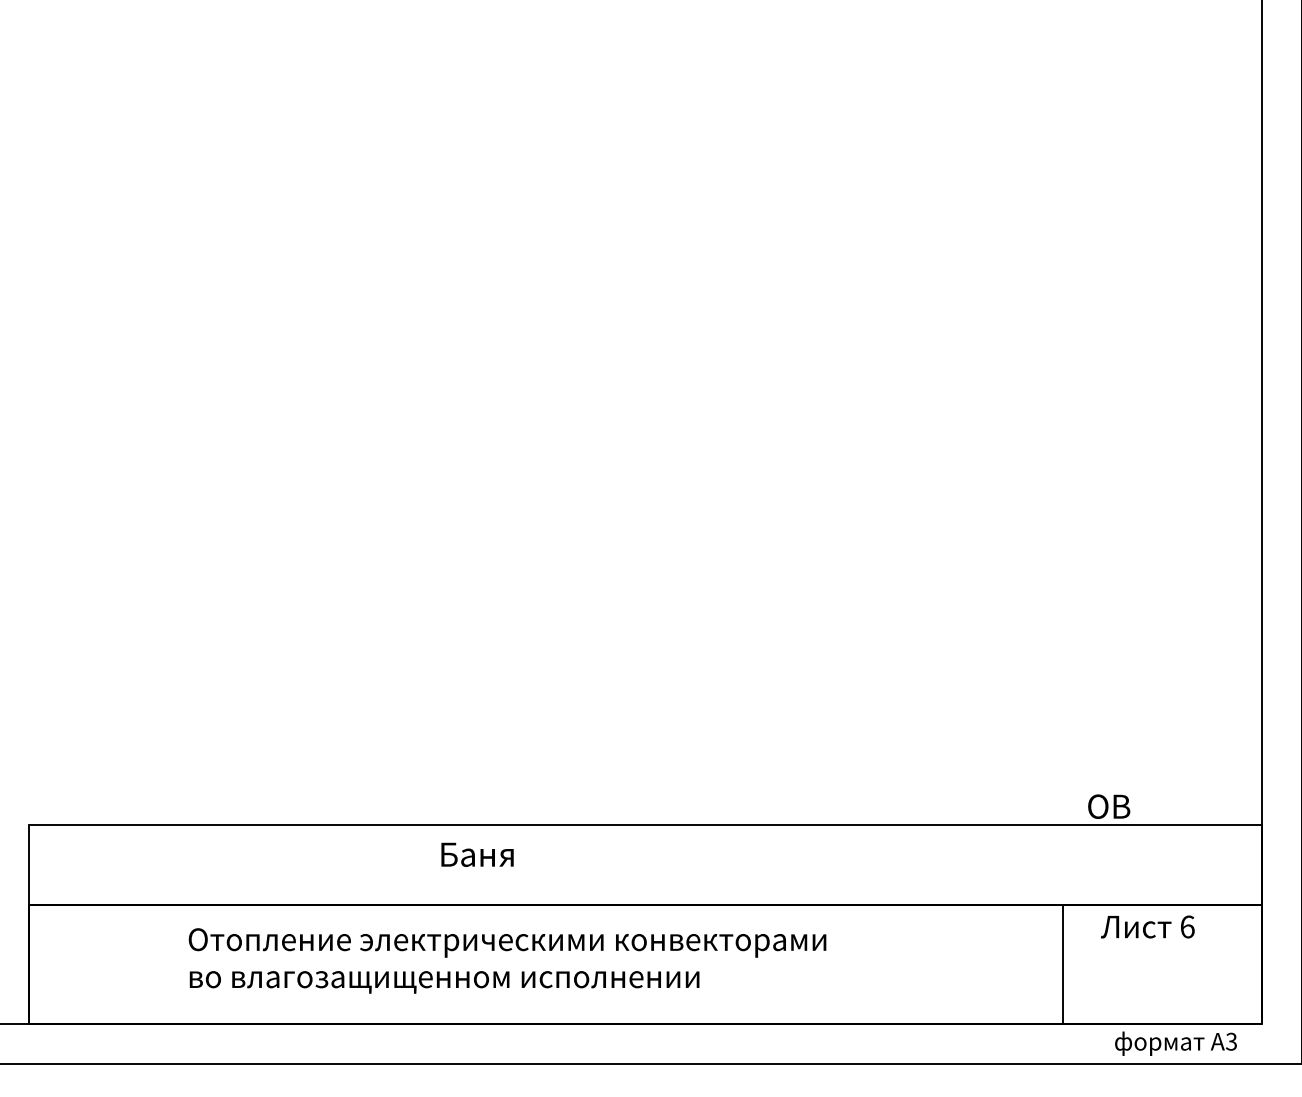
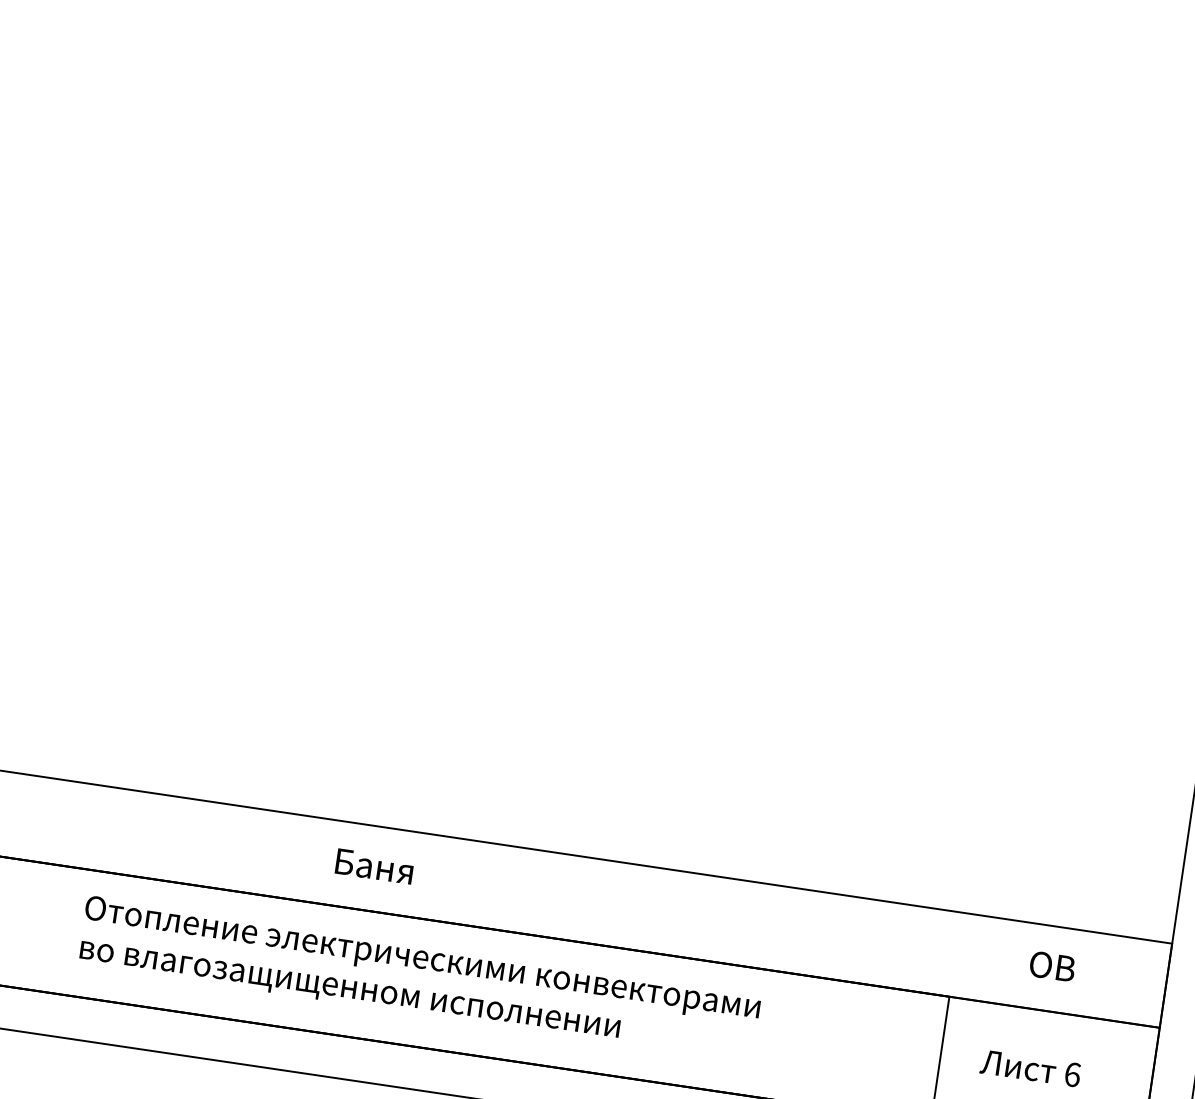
text: (1109, 806) -> (1052, 966), moved
text: (477, 854) -> (374, 866), moved
text: (1147, 926) -> (1030, 1067), moved
text: (507, 960) -> (419, 978), moved

